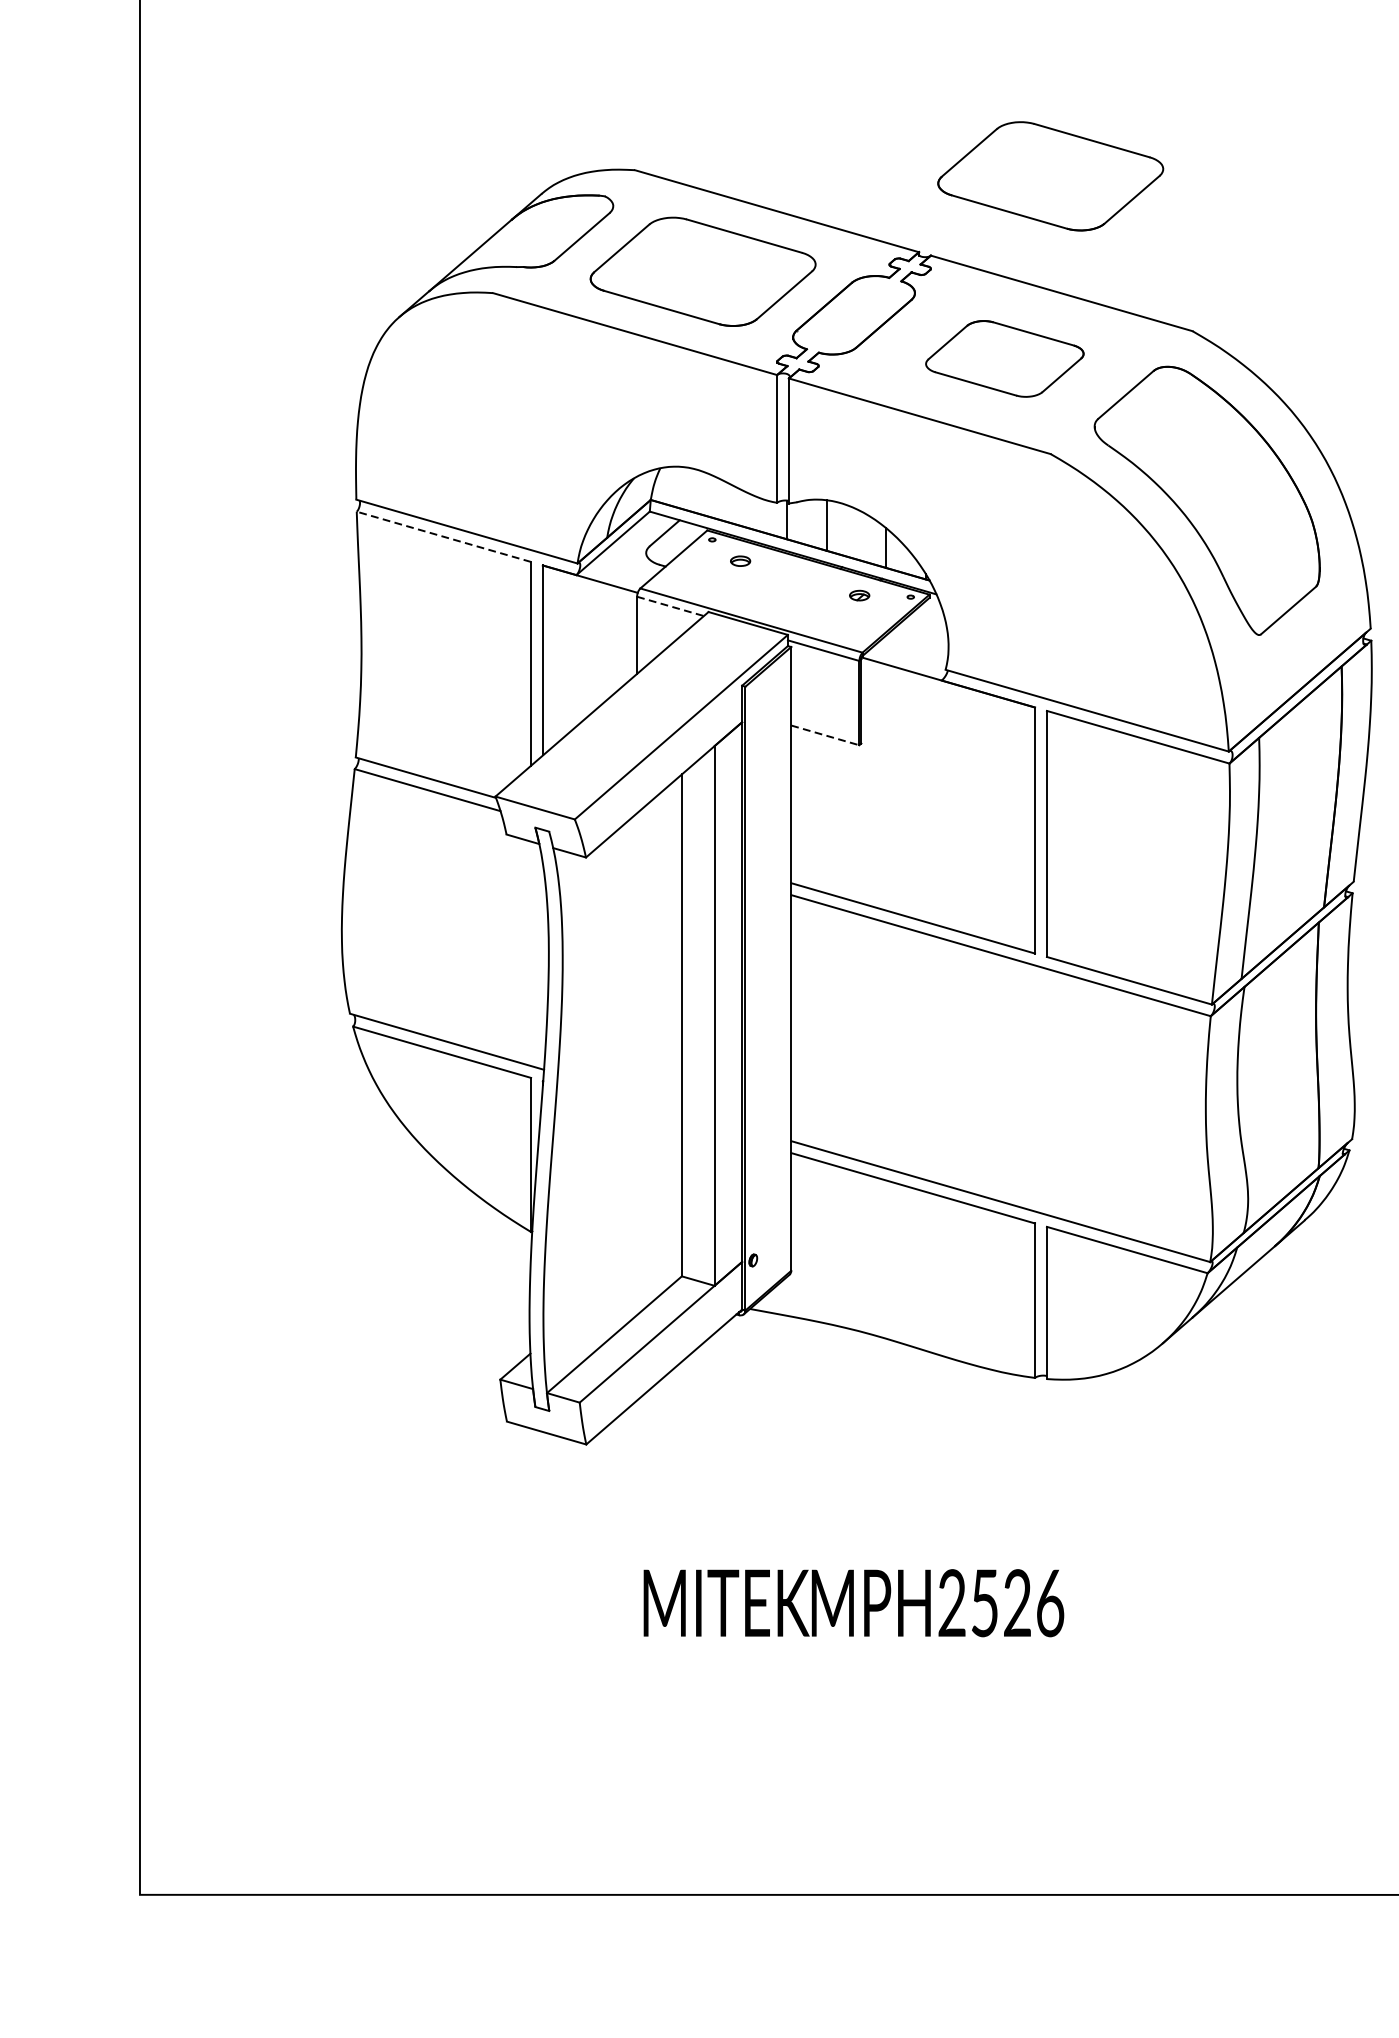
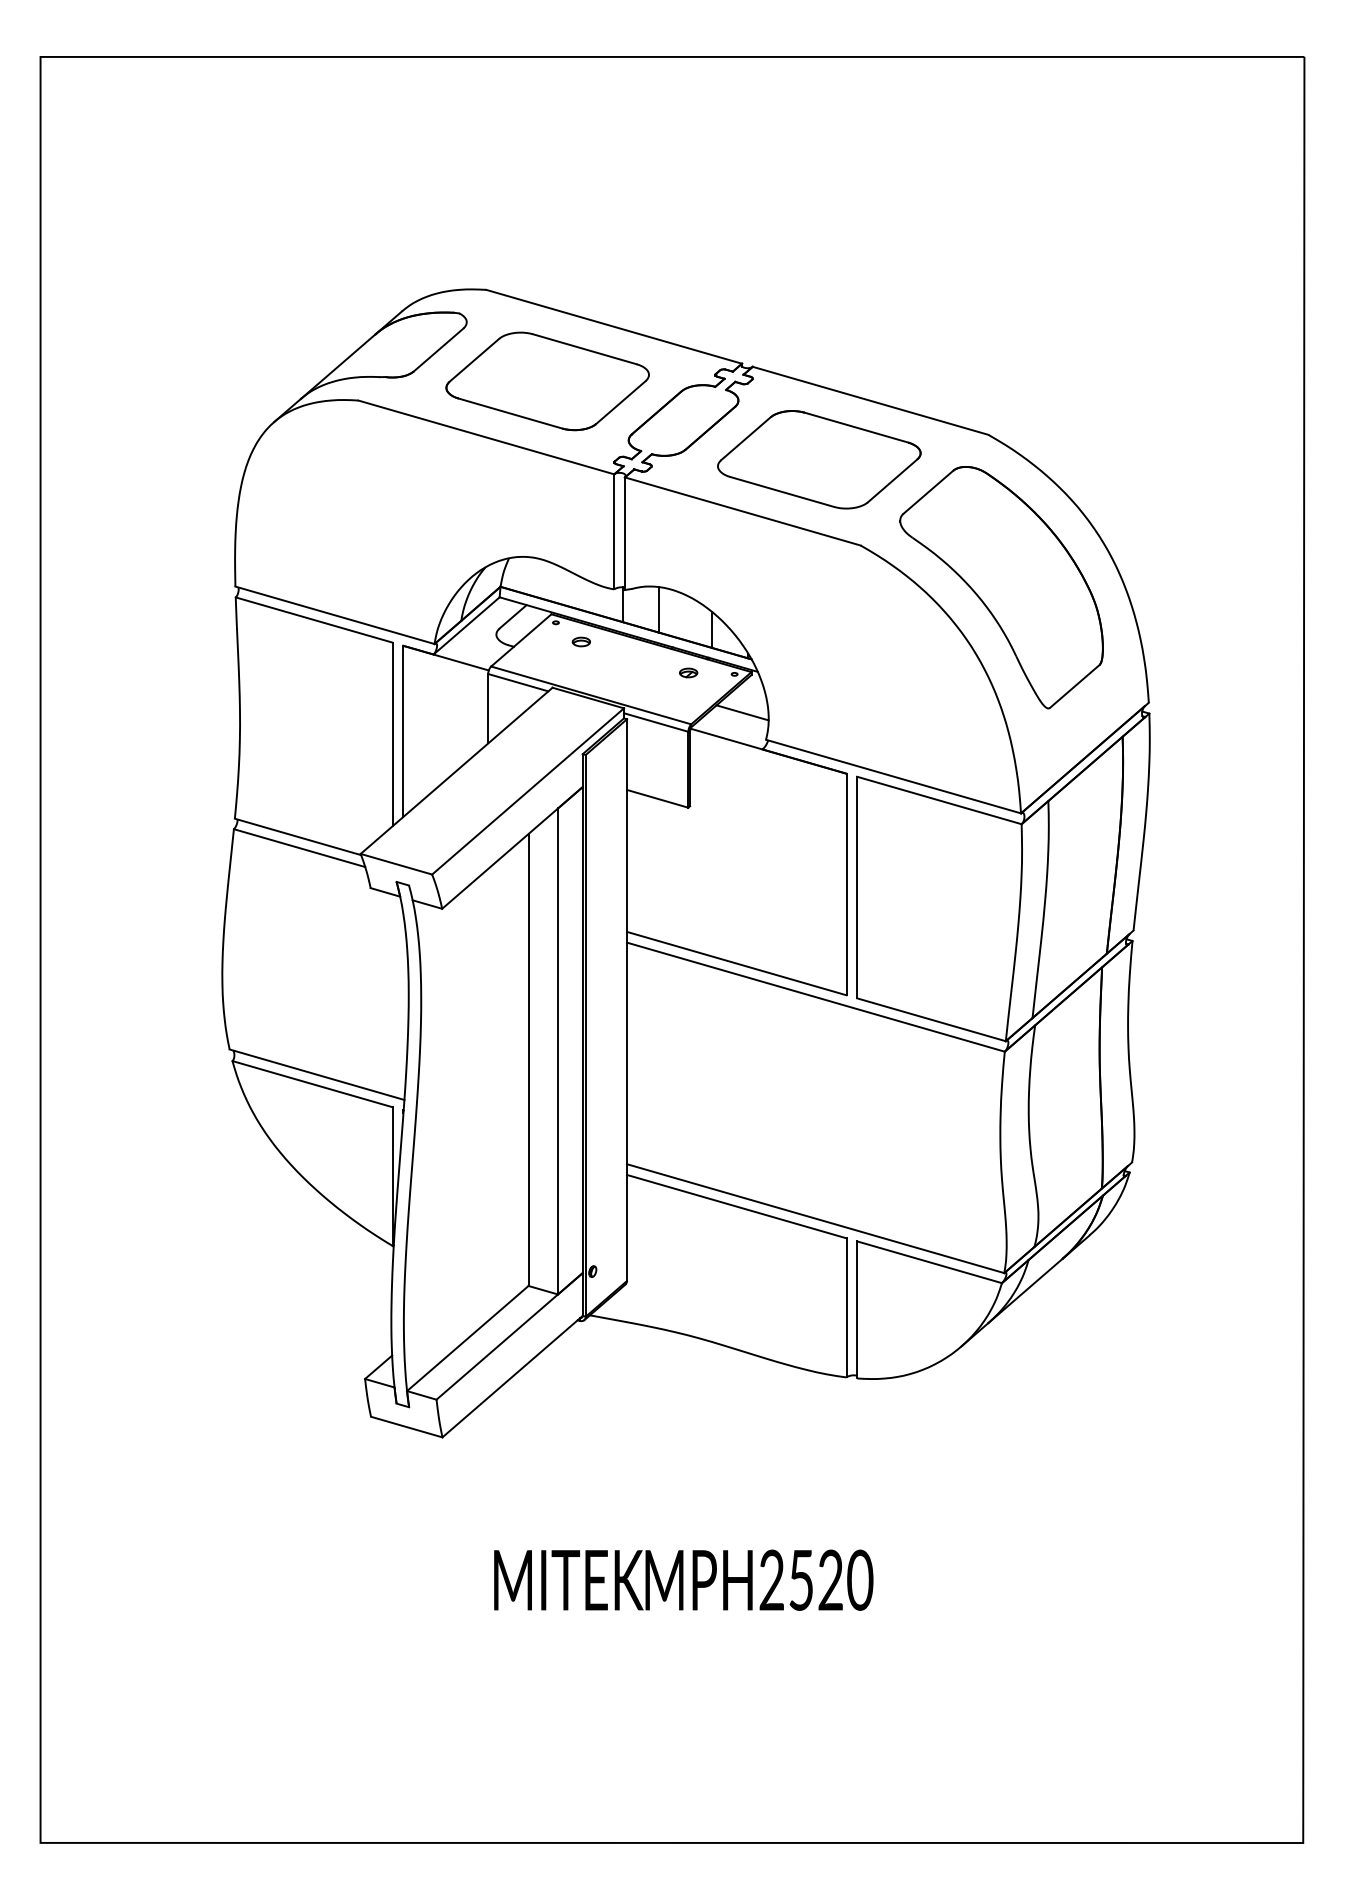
part: (1050, 176) -> (860, 295), removed
part: (1004, 358) -> (819, 459), size x1.43
line: (444, 537) -> (314, 620), dashed -> solid
line: (670, 606) -> (518, 682), dashed -> solid
line: (919, 639) -> (742, 712), added
line: (825, 735) -> (657, 798), dashed -> solid
text: (1050, 1602) -> (860, 1579), MPH2526 -> MPH2520

